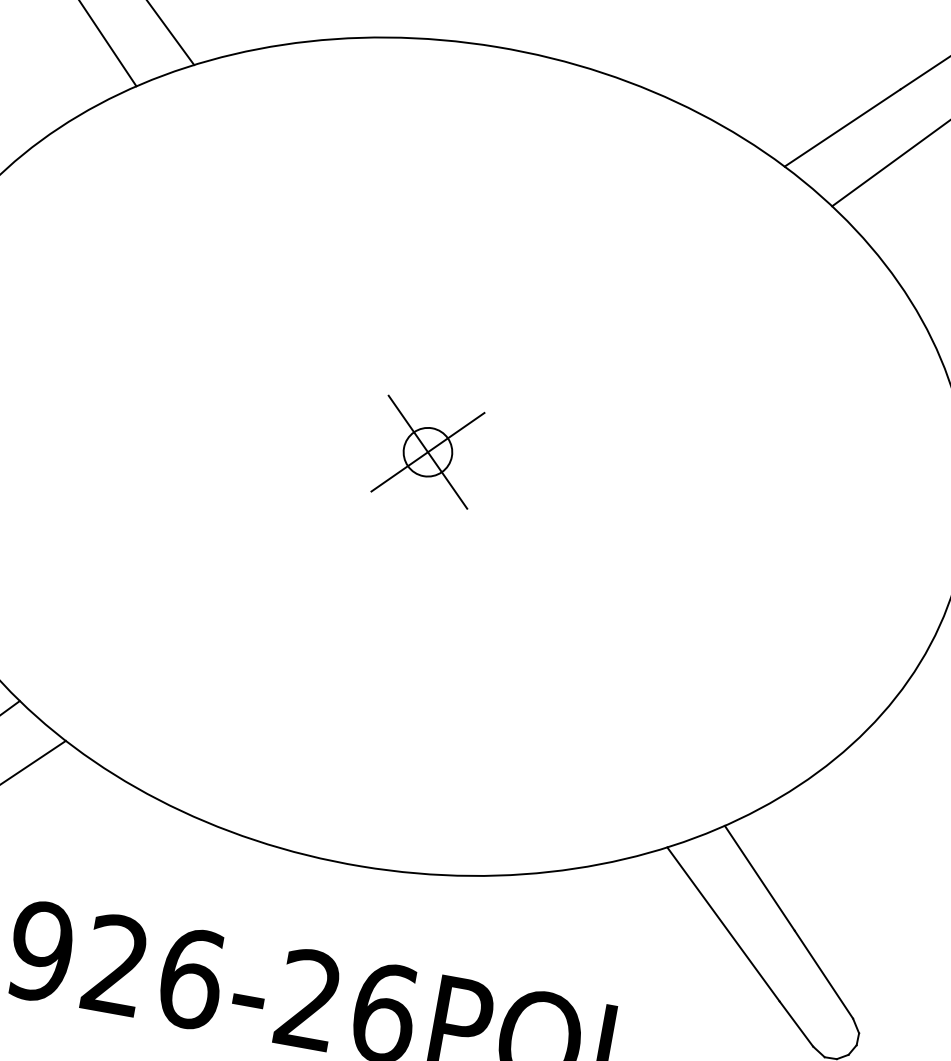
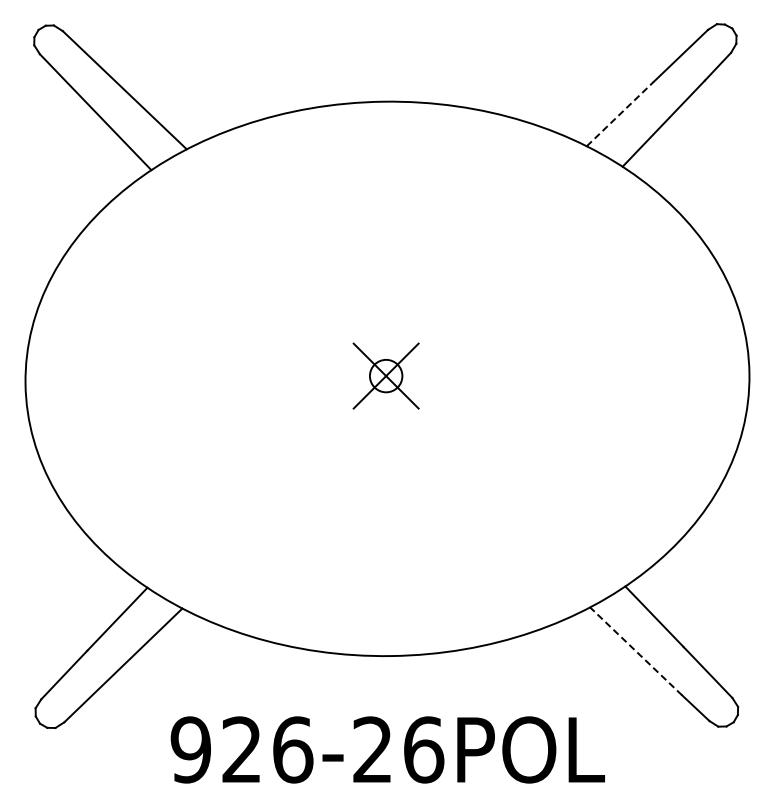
line: (843, 127) -> (620, 113), solid -> dashed
line: (724, 924) -> (636, 651), solid -> dashed

